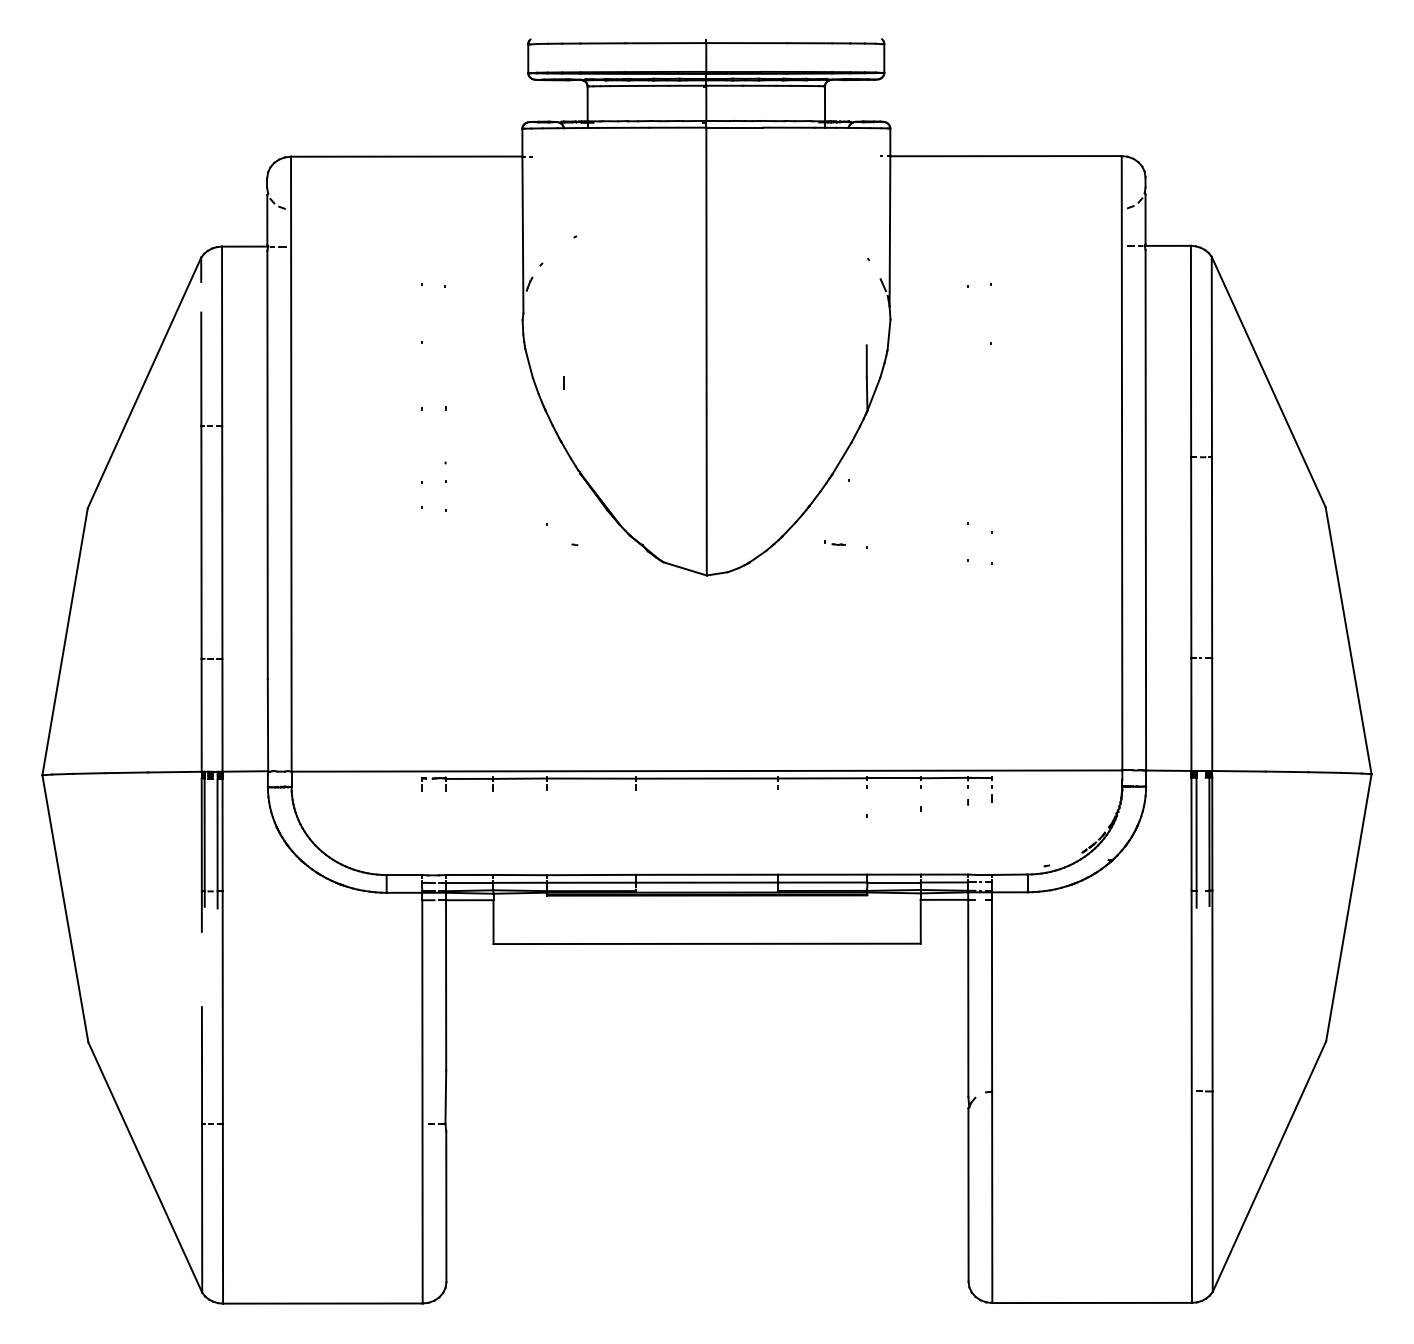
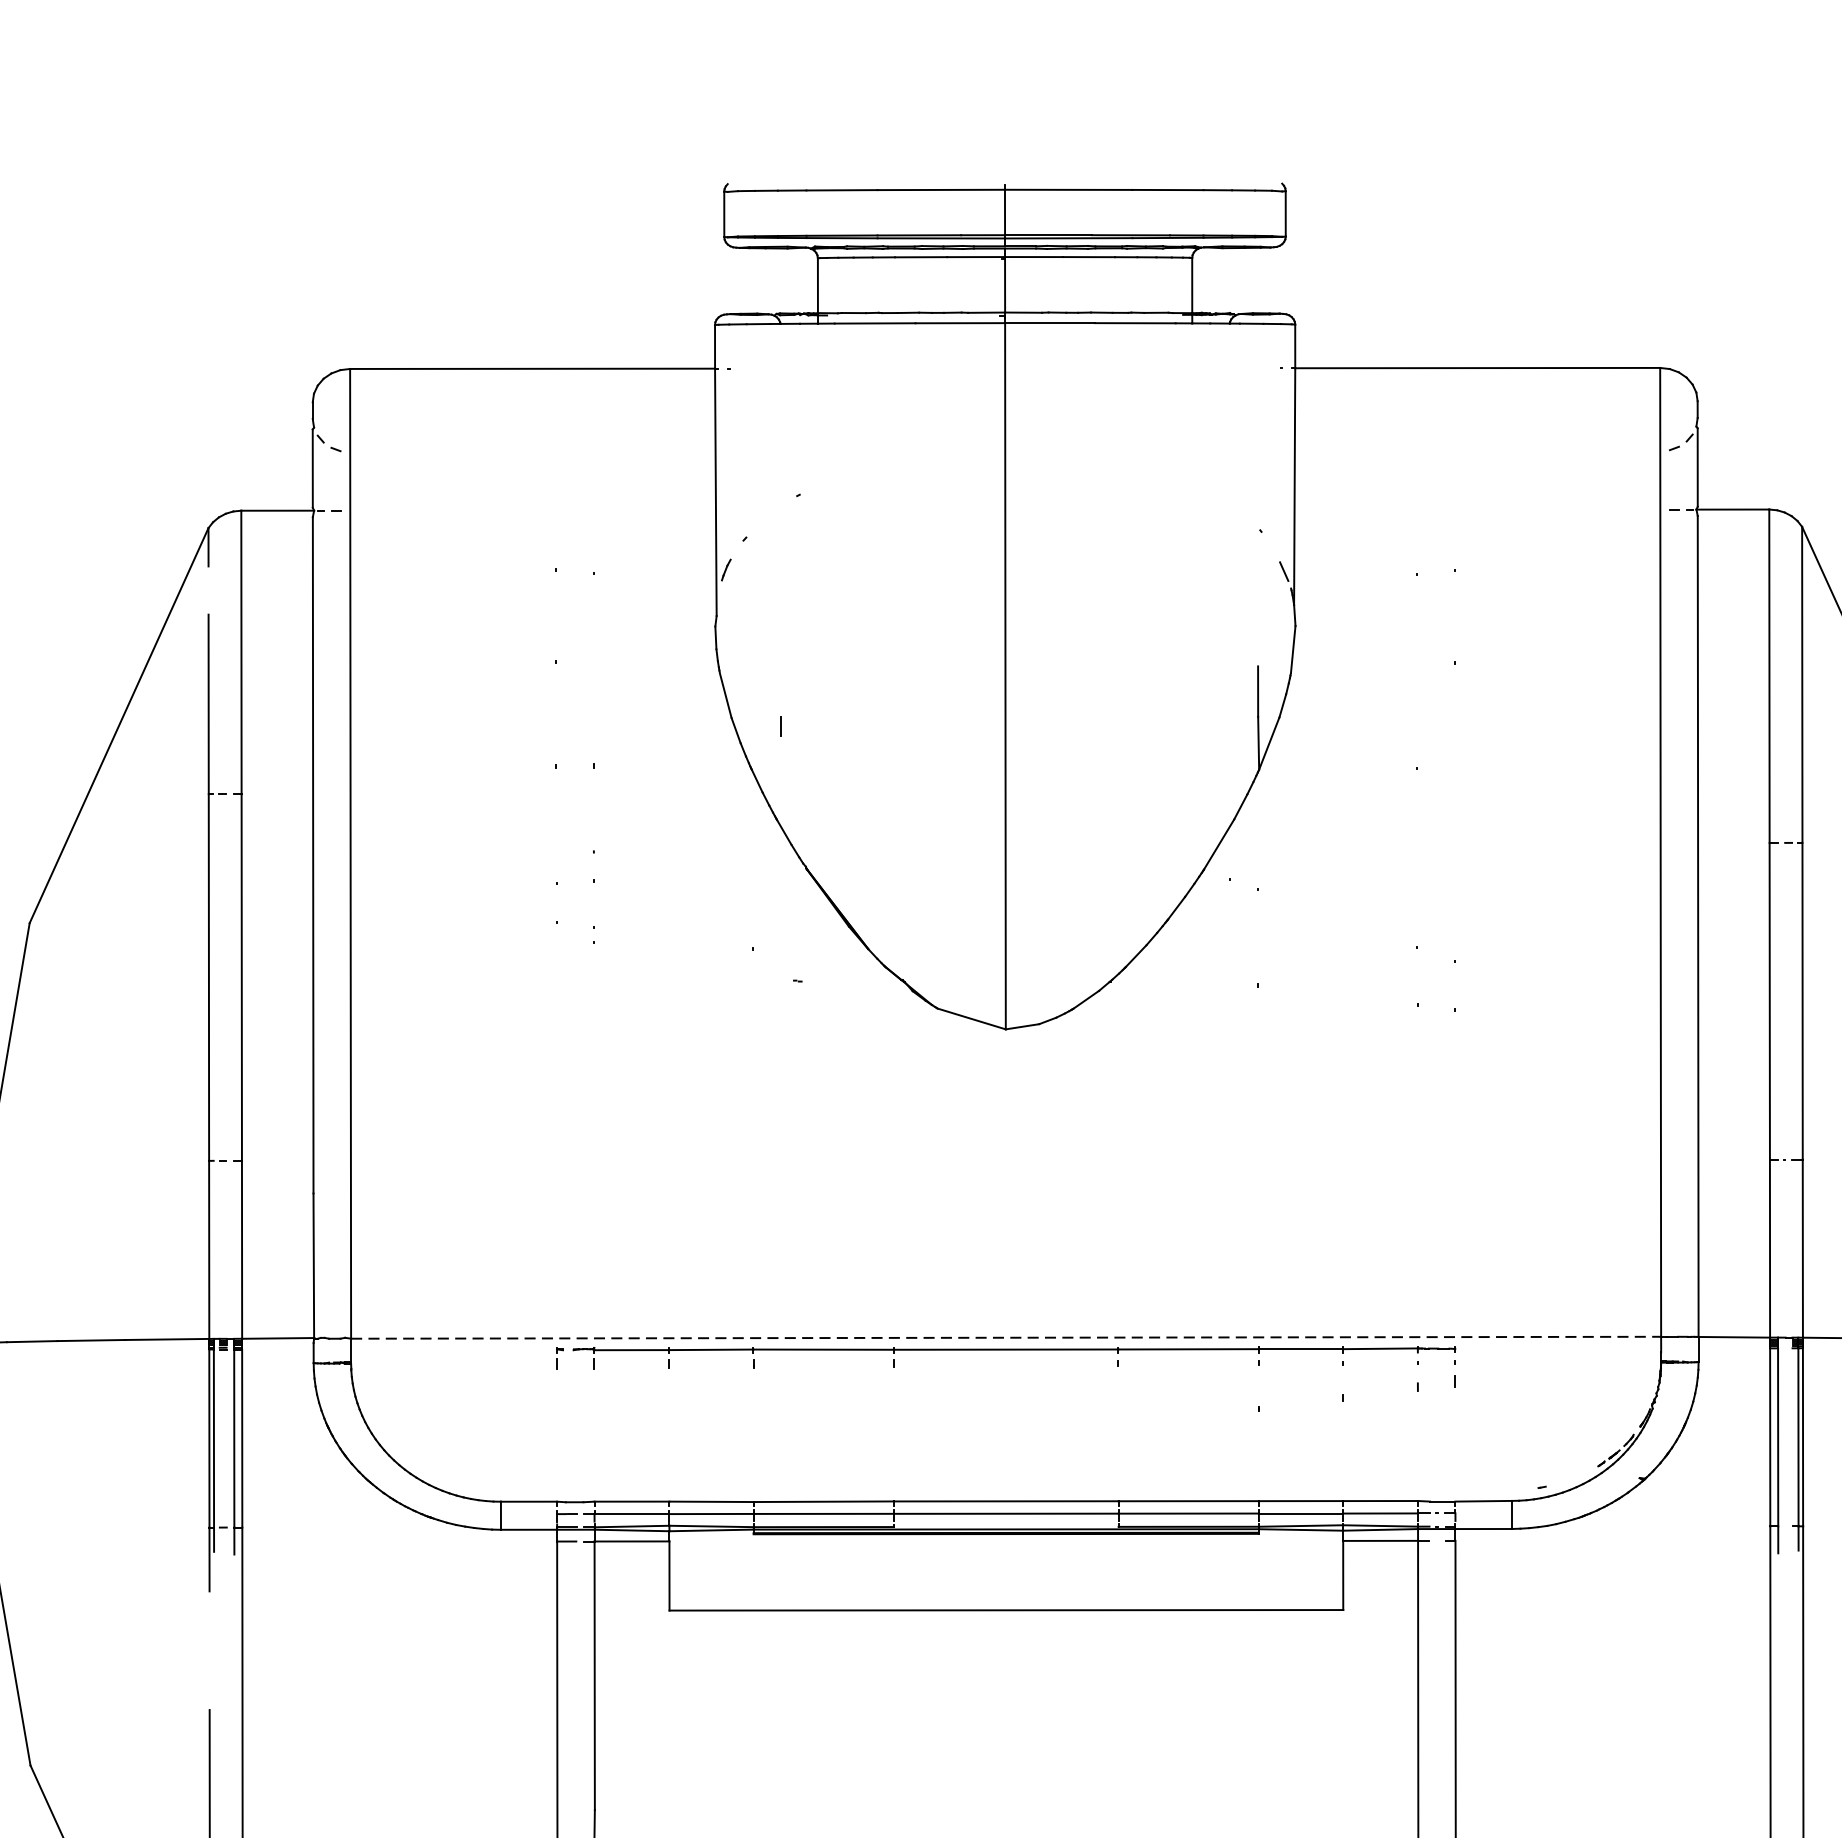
part: (834, 542) -> (1207, 977), removed
line: (707, 771) -> (1006, 1338), solid -> dashed

